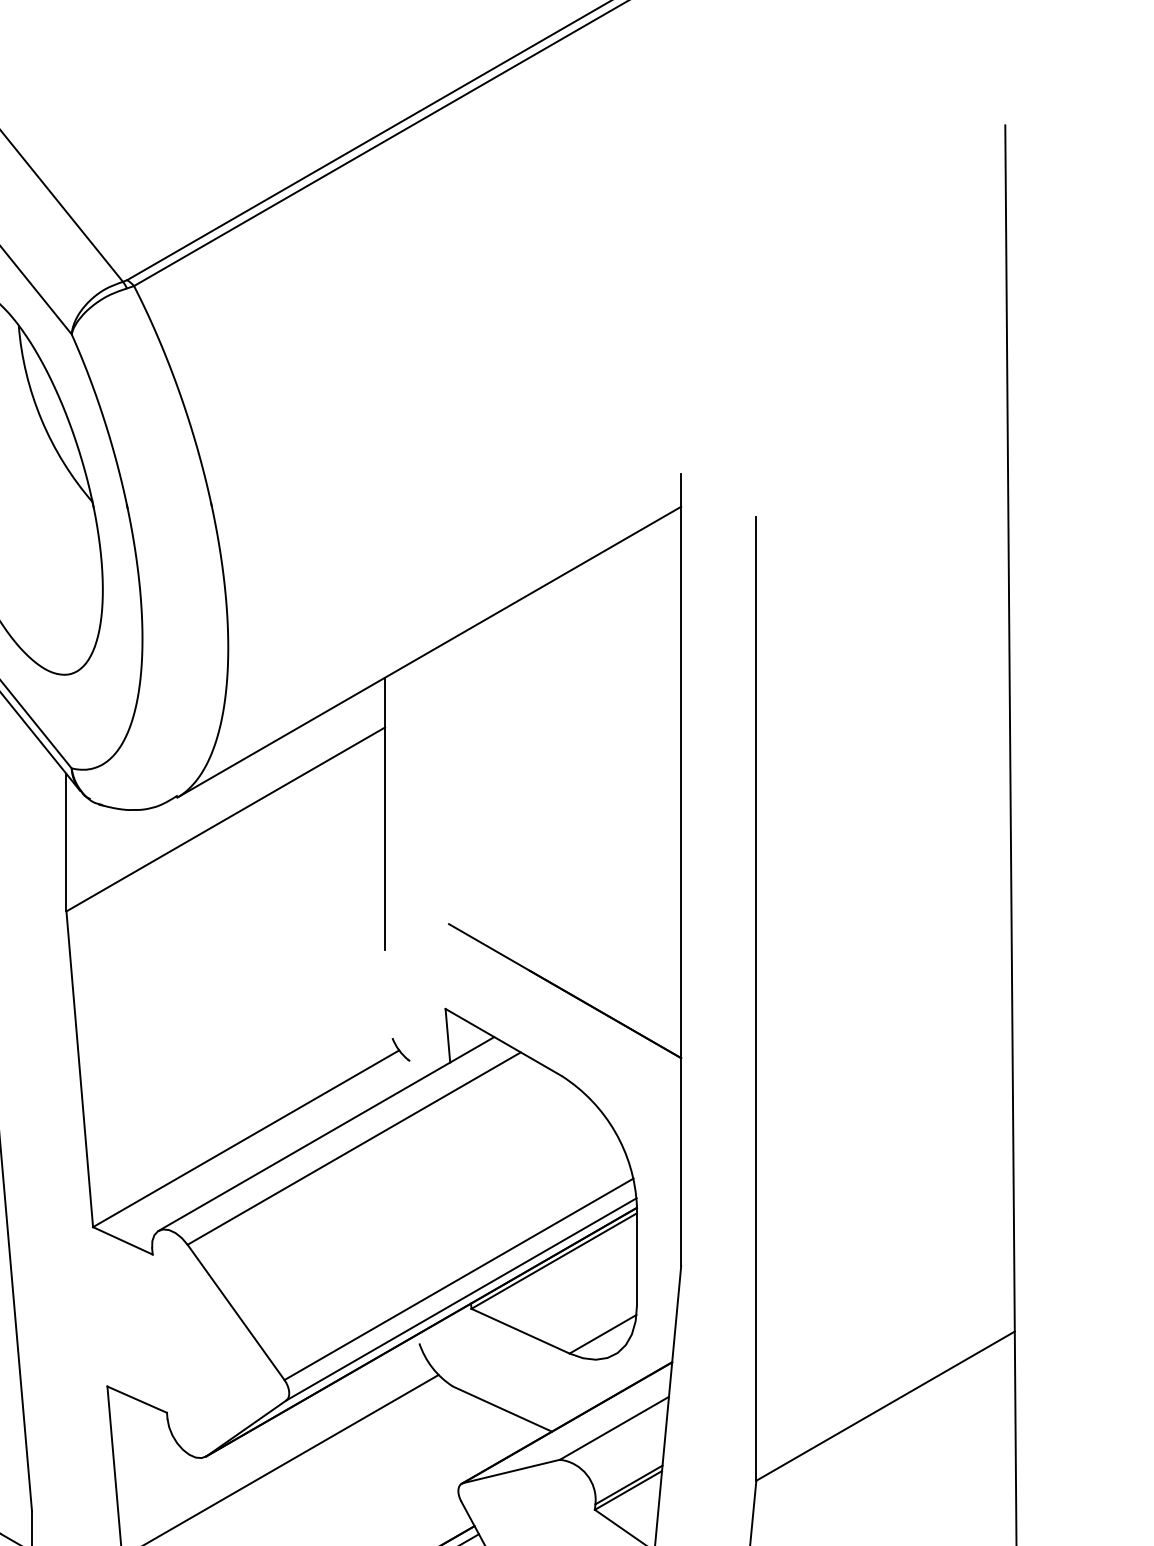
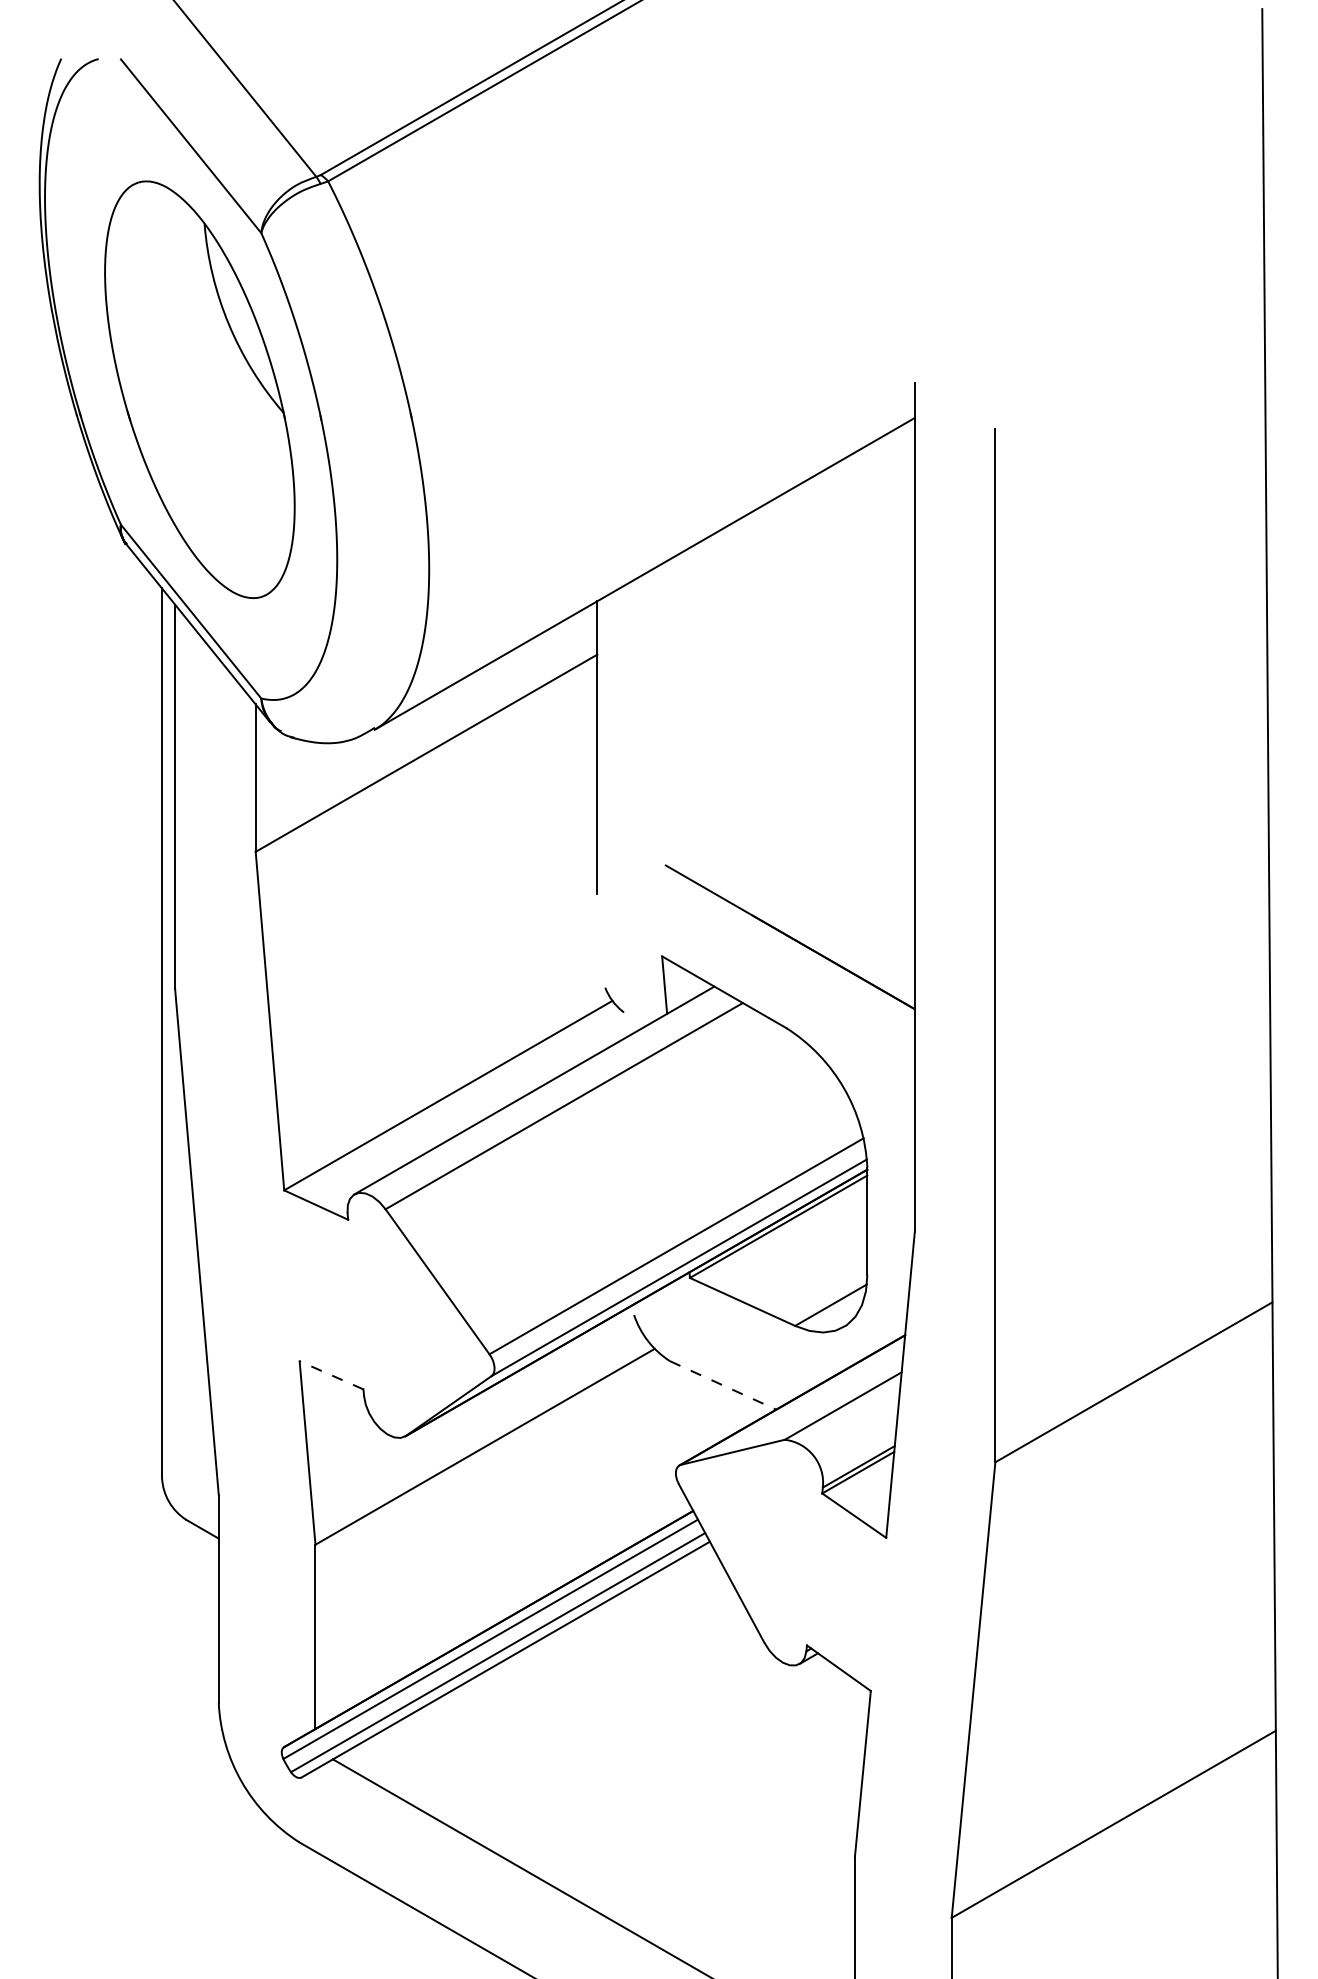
line: (137, 1399) -> (331, 1375), solid -> dashed
line: (502, 1409) -> (723, 1385), solid -> dashed

